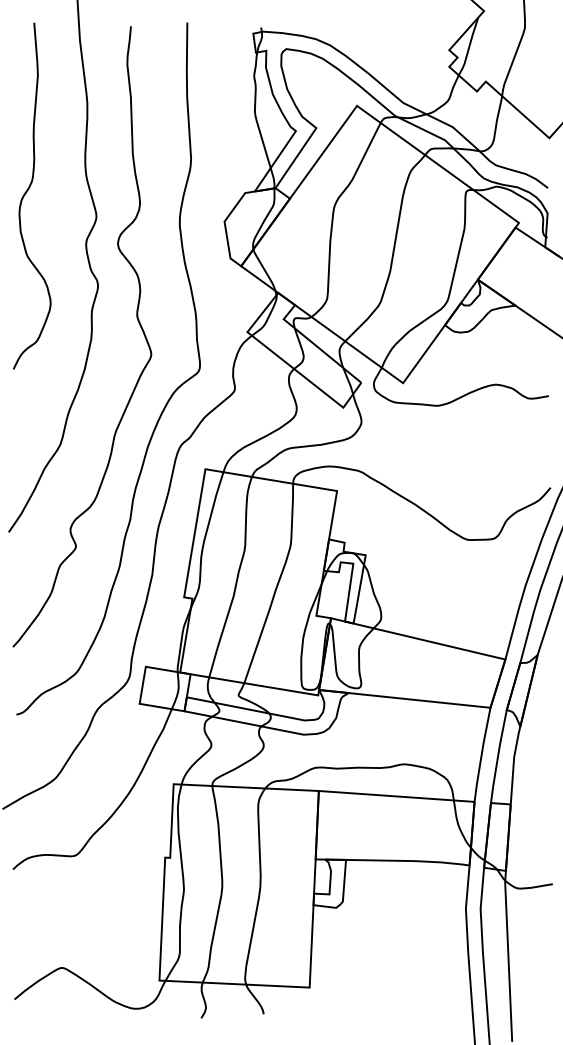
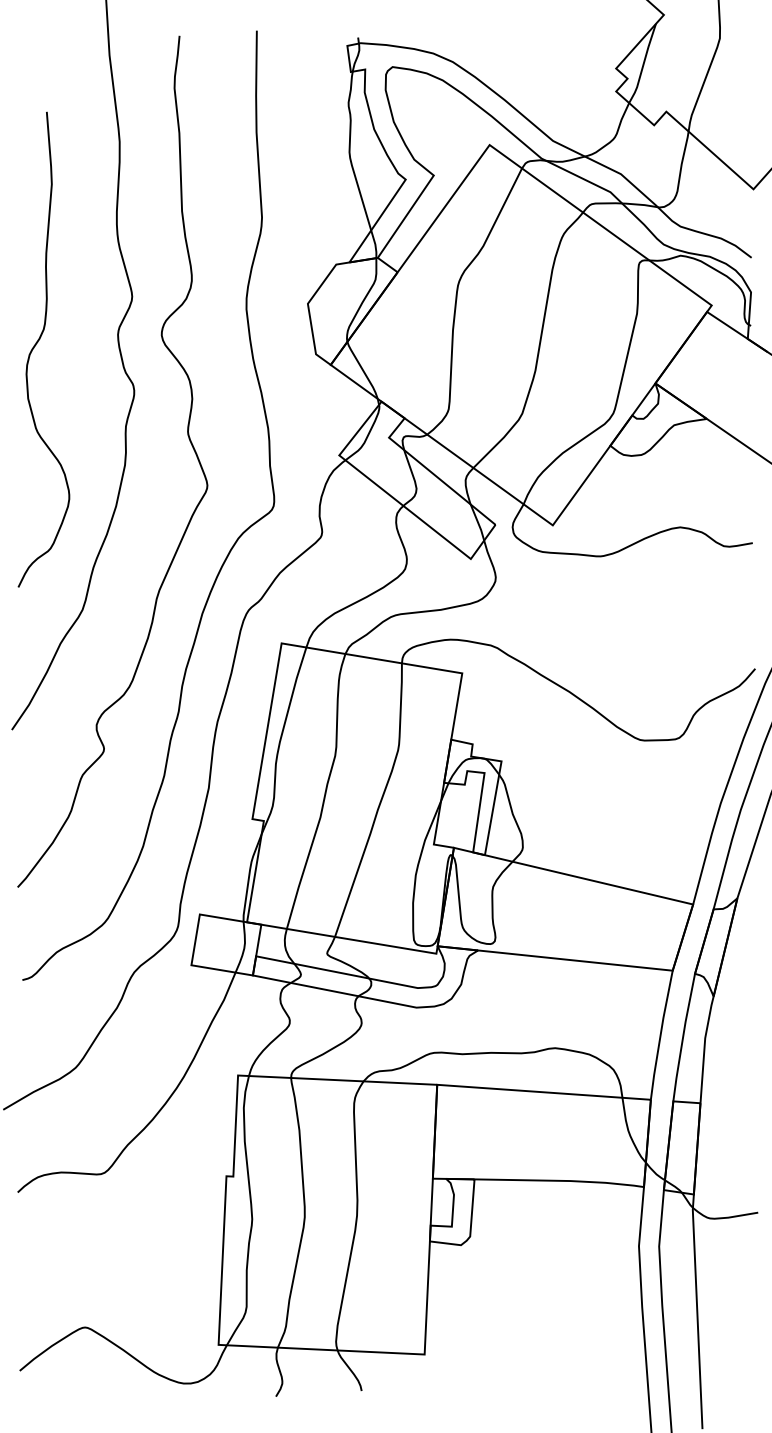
curve: (27, 192) -> (37, 344), moved

